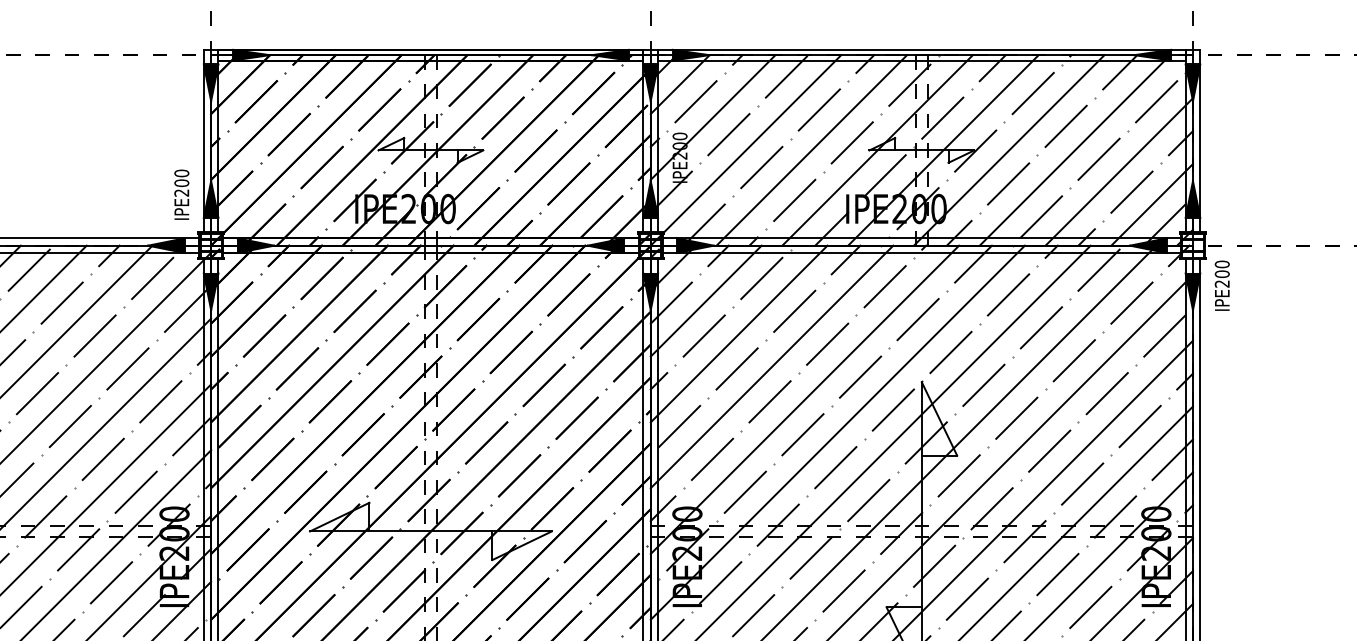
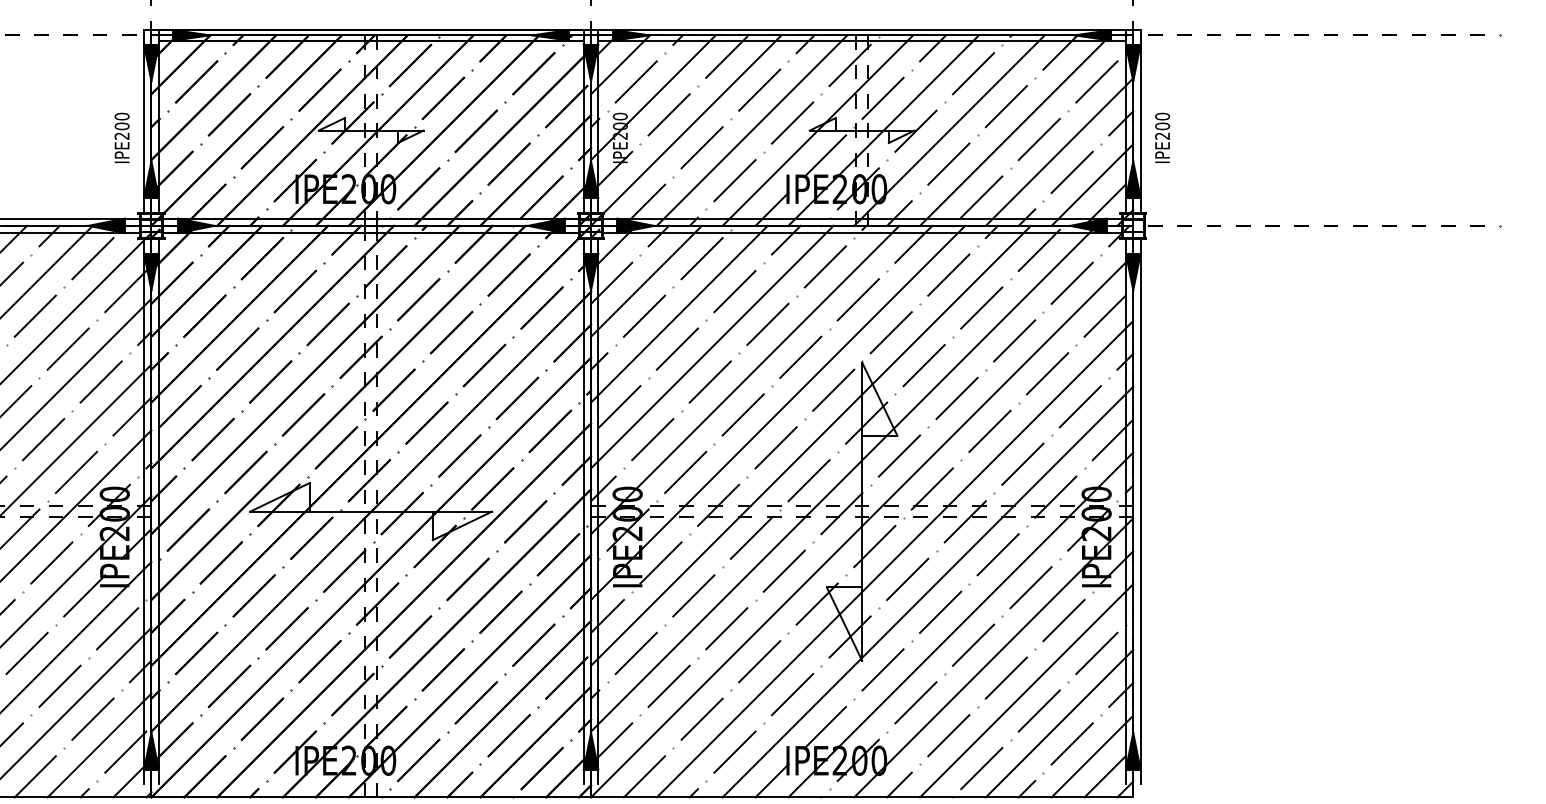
text: (181, 194) -> (121, 137), moved
text: (1222, 285) -> (1162, 137), moved

